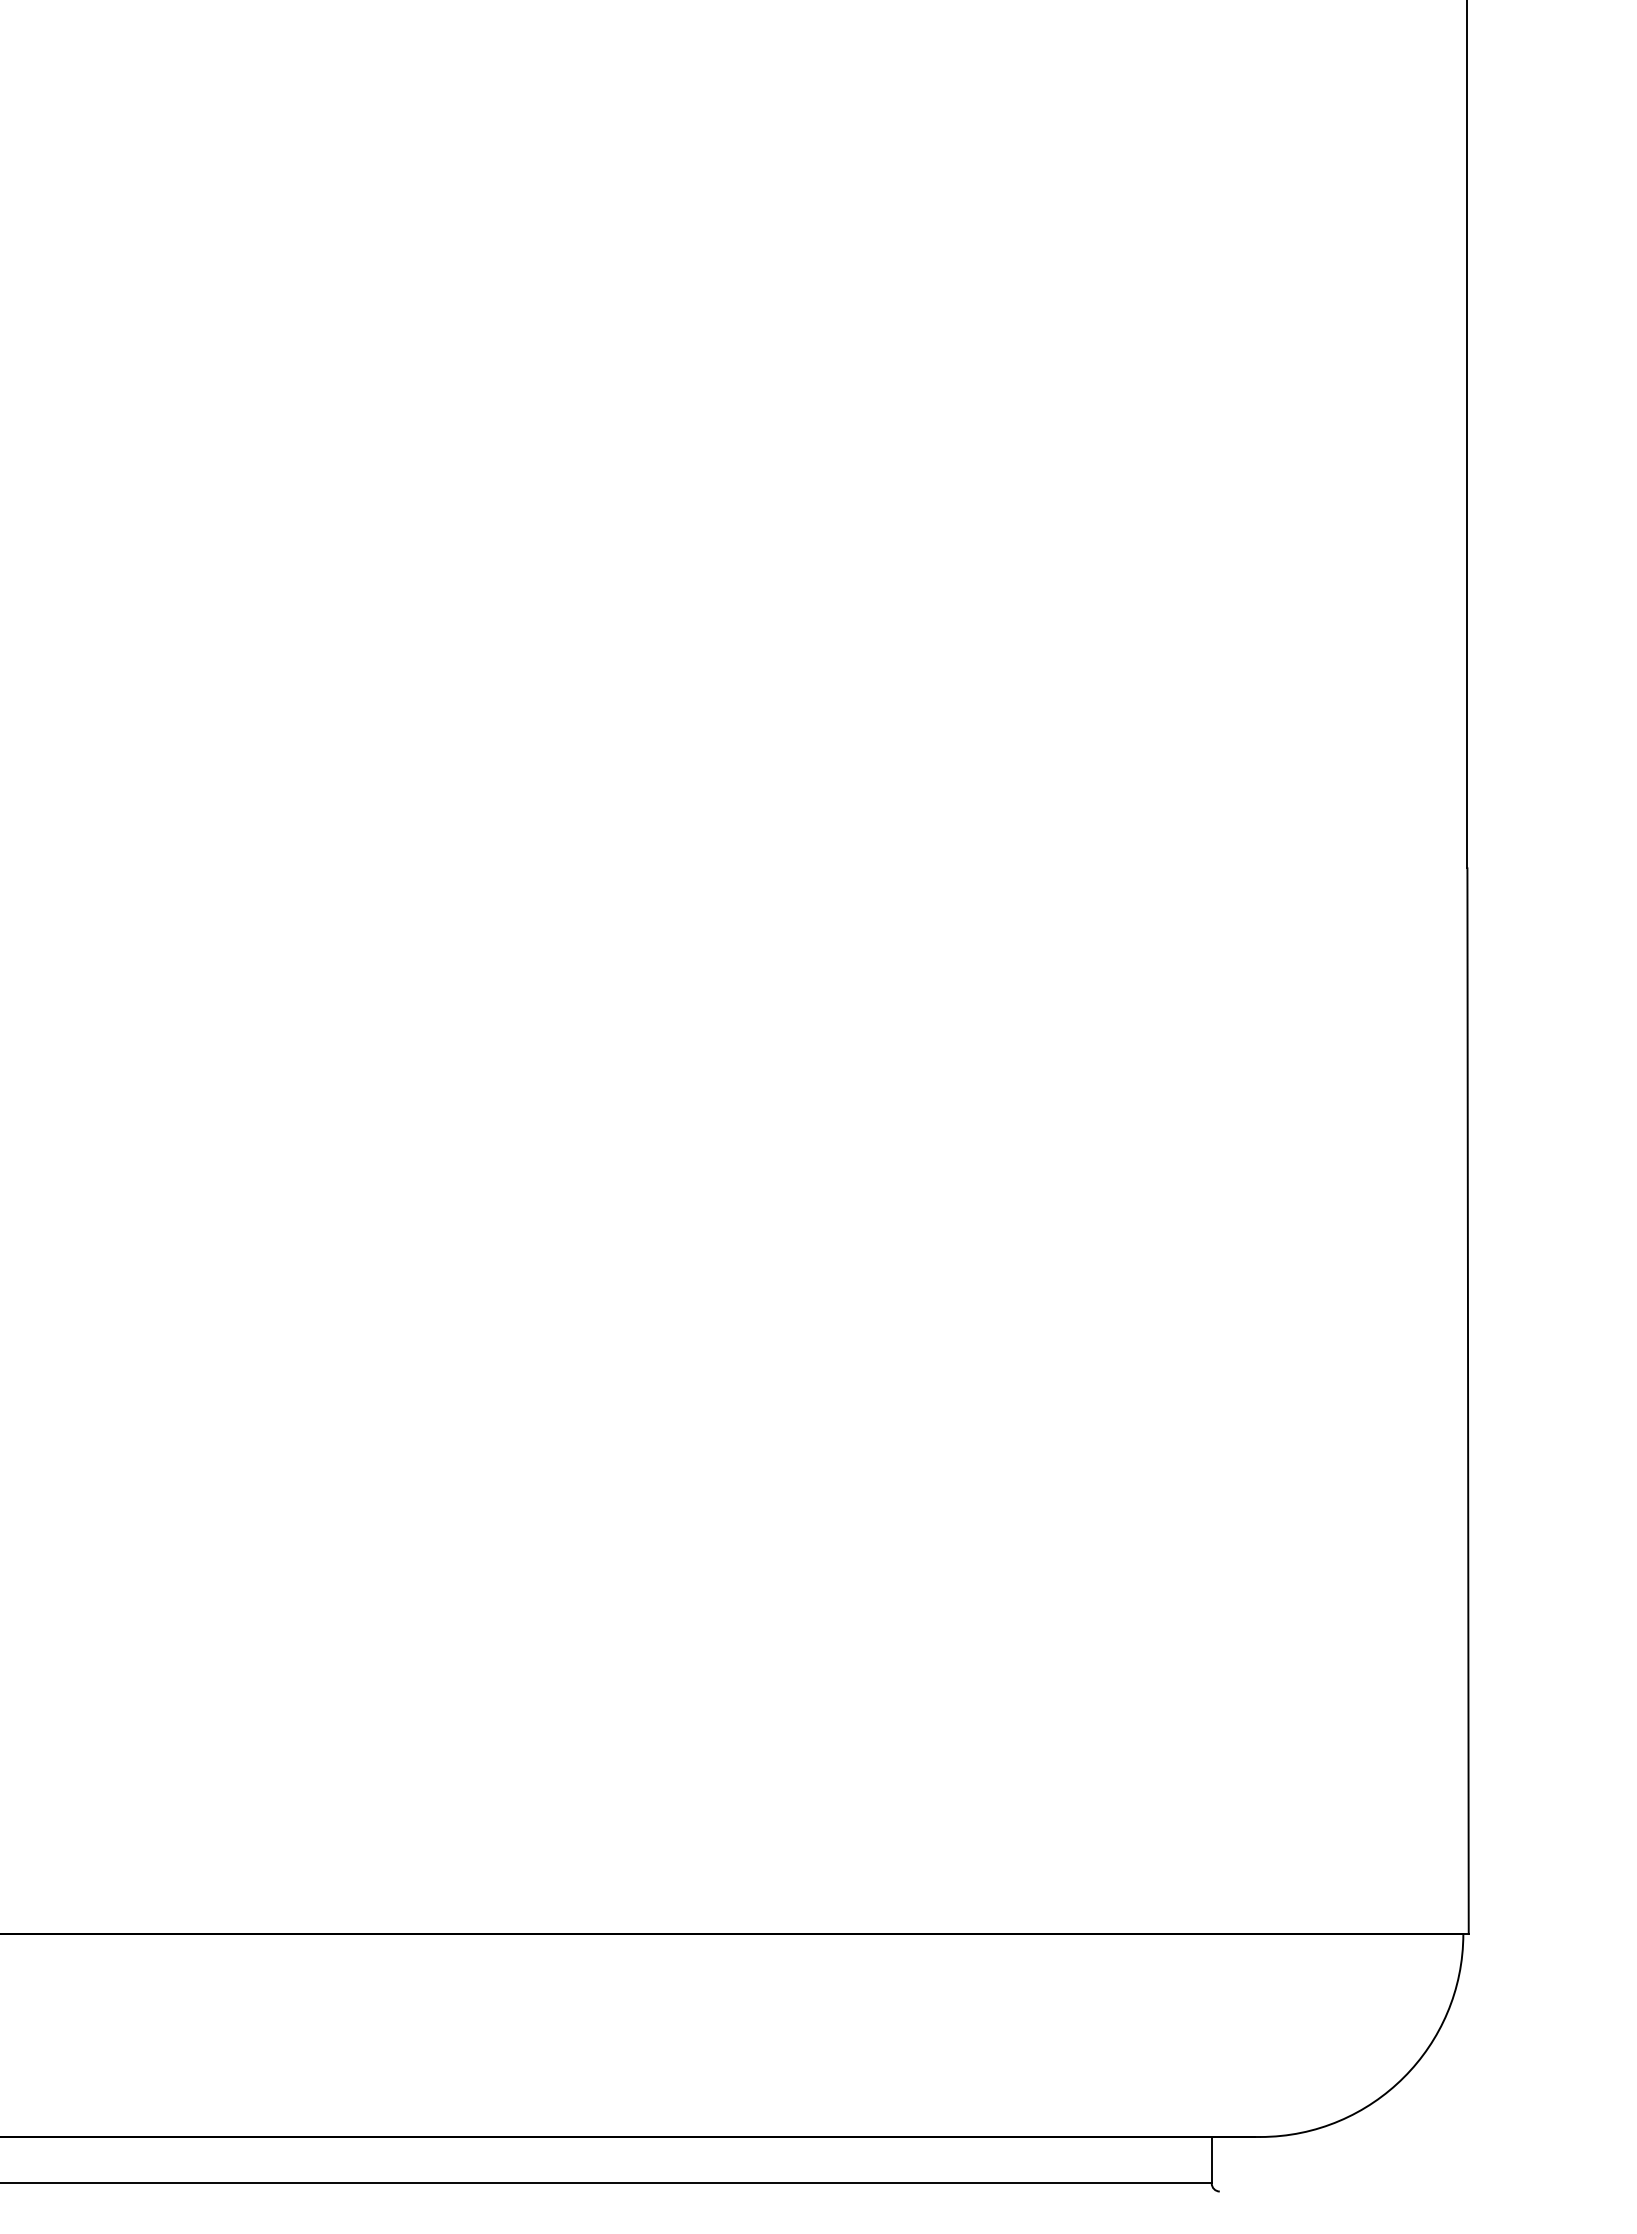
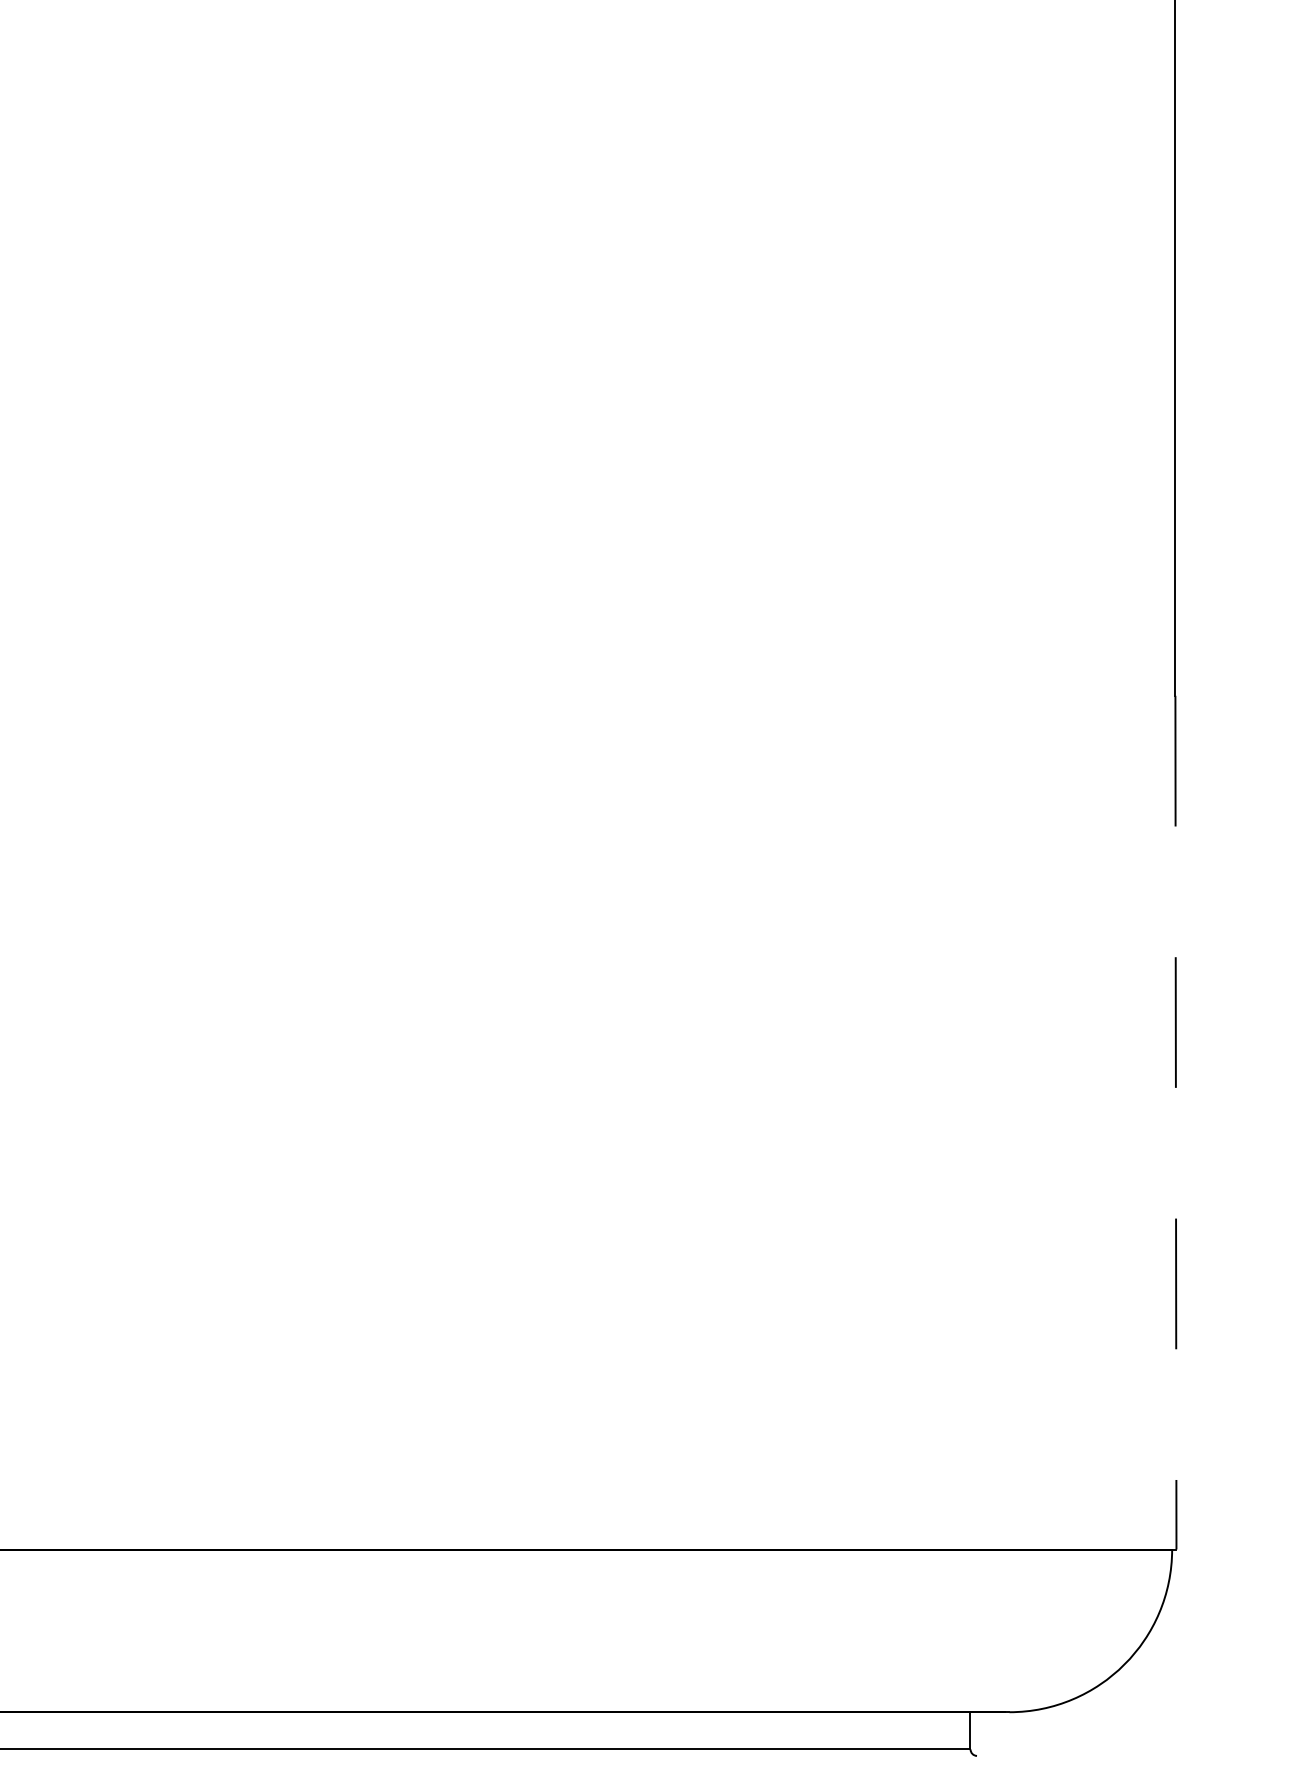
line: (1468, 1401) -> (1176, 1122), solid -> dashed

